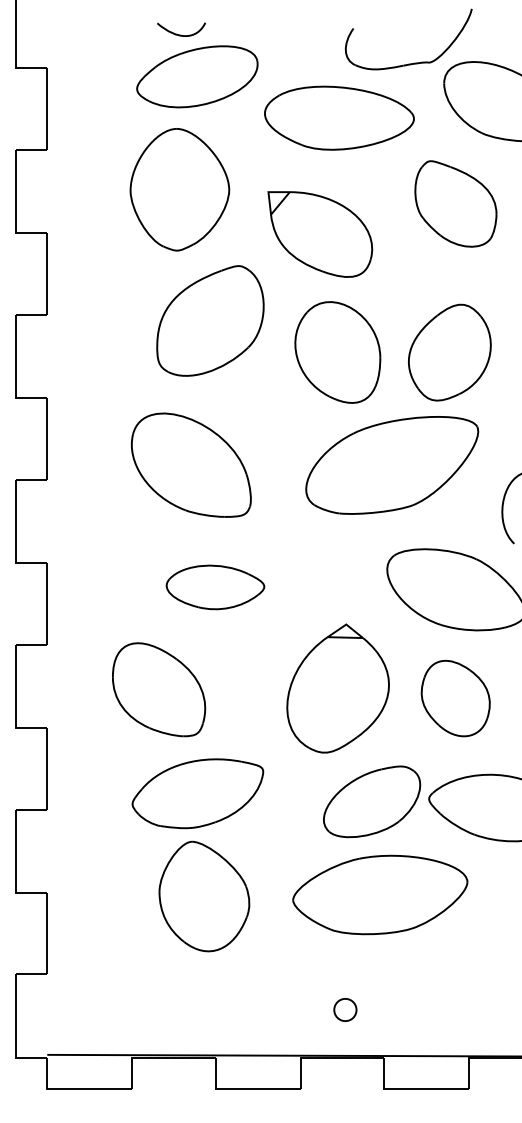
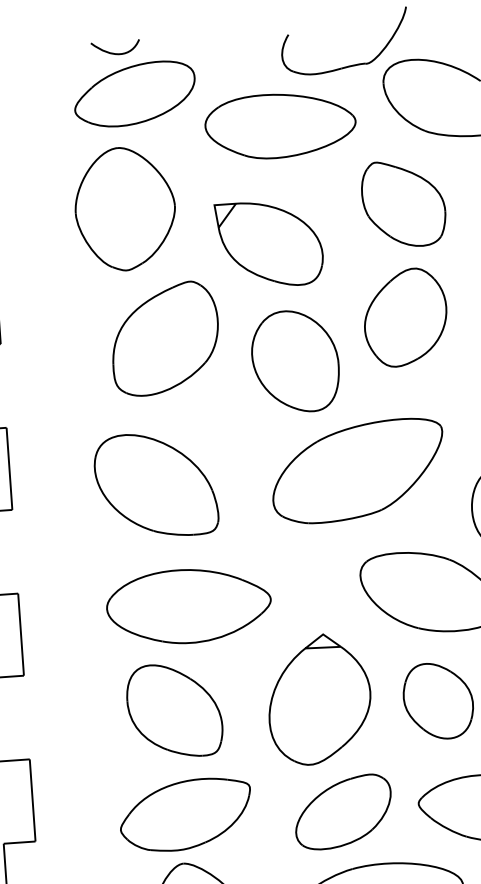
part: (449, 352) -> (405, 317), moved
part: (215, 587) -> (189, 606), size x1.67
part: (159, 689) -> (175, 710), moved
part: (372, 801) -> (343, 811), moved

